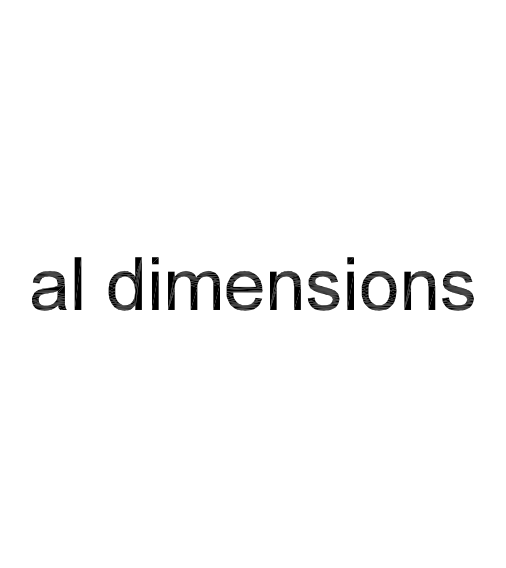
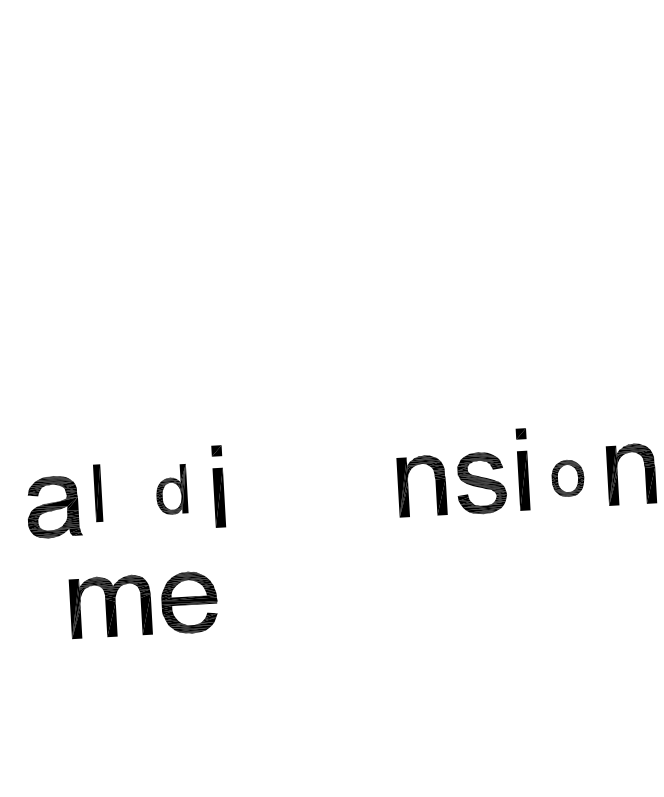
part: (77, 283) -> (97, 493), size x0.7
part: (124, 283) -> (170, 489), size x0.6
part: (215, 290) -> (144, 604), moved
part: (378, 290) -> (567, 477), size x0.6

